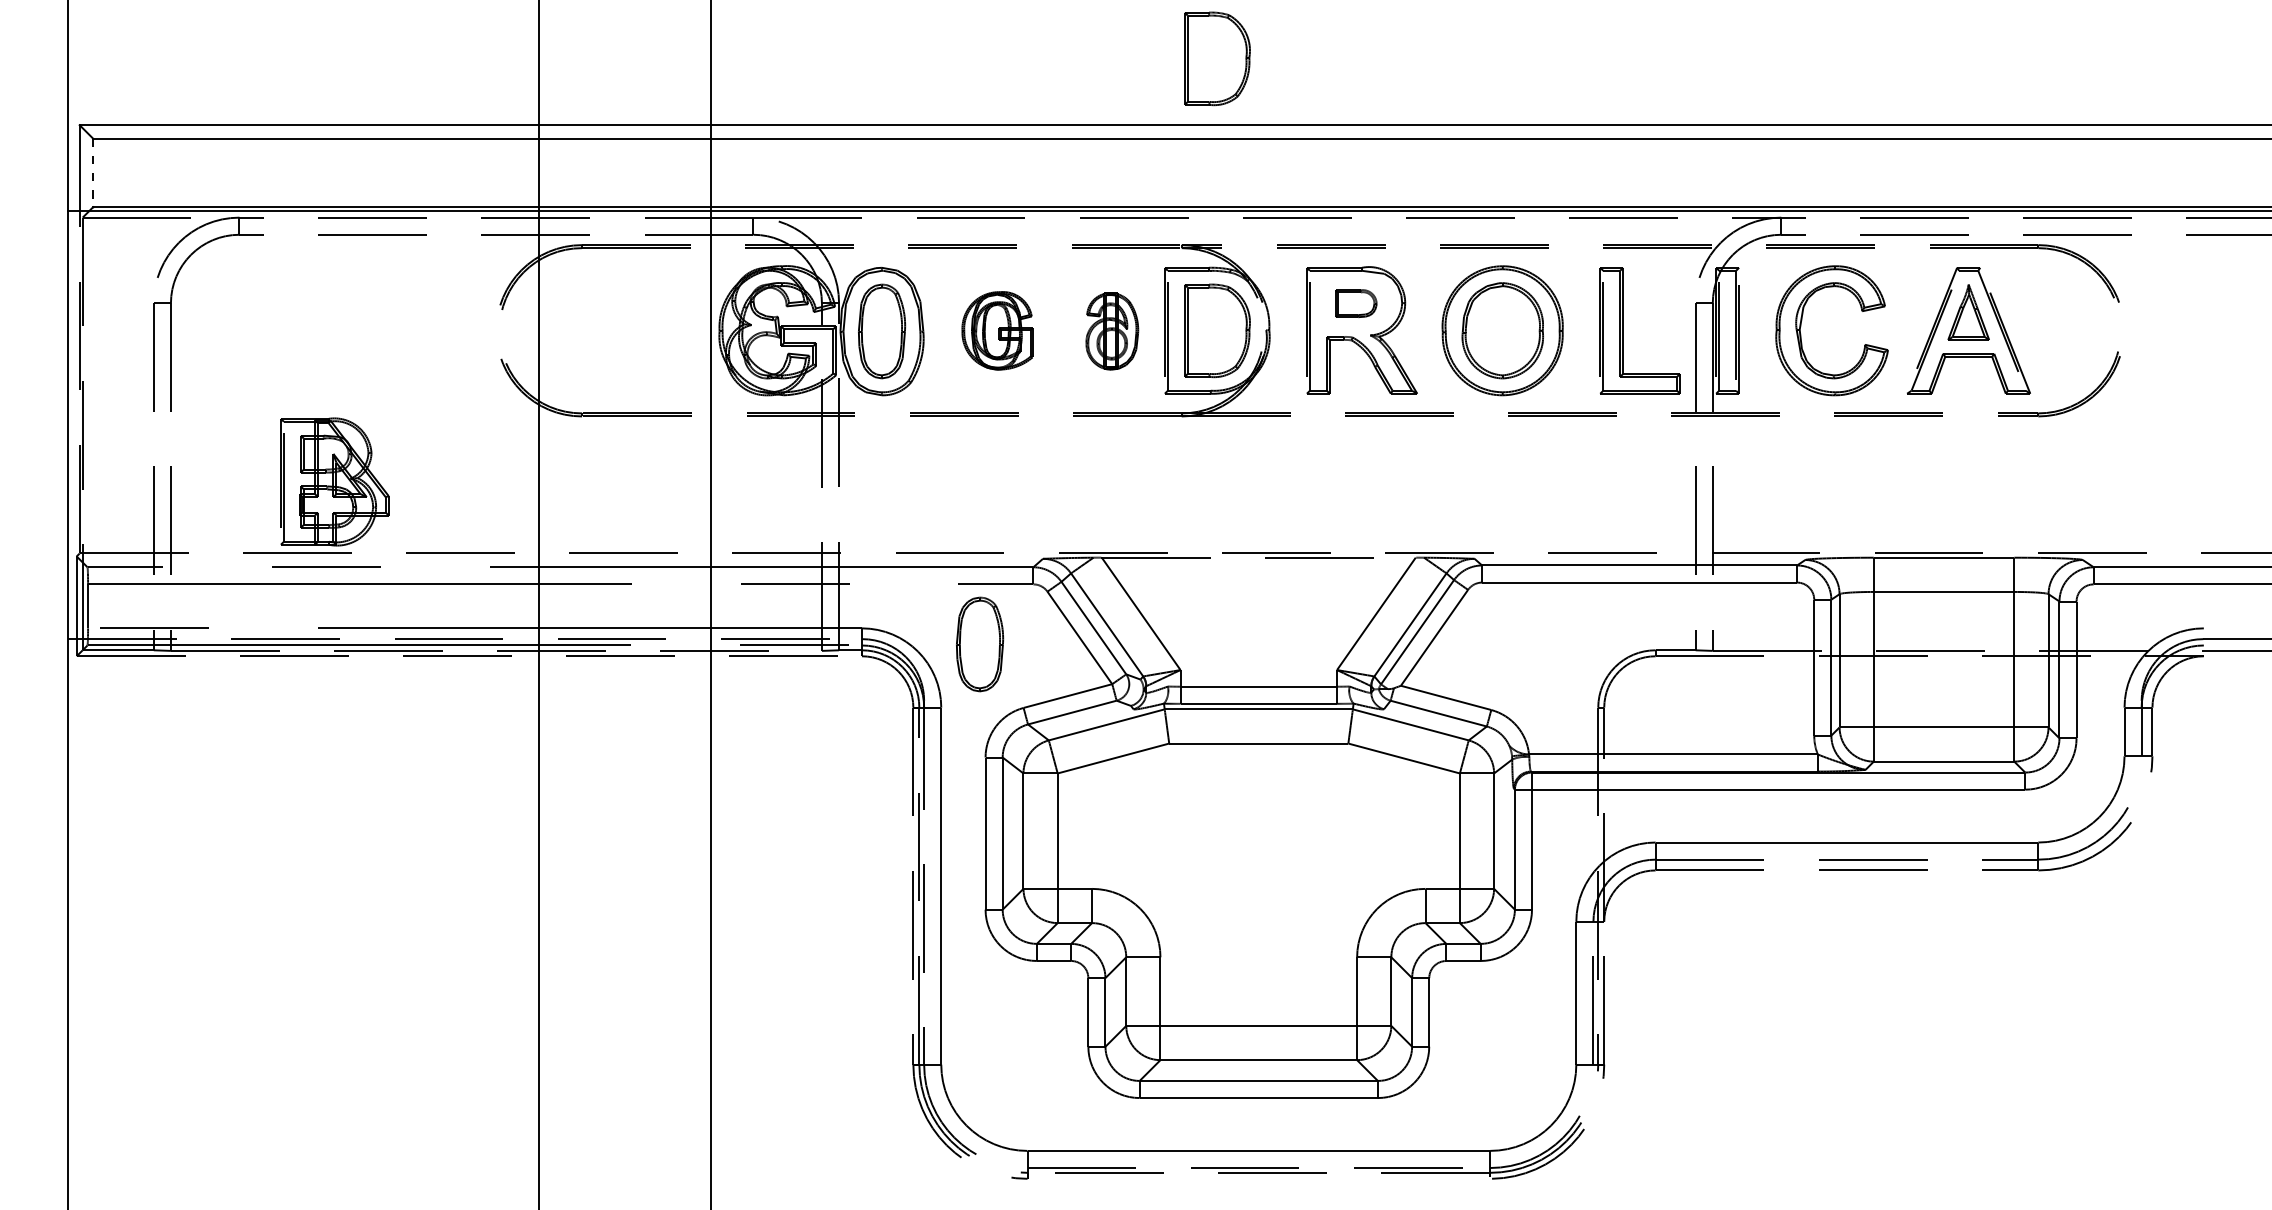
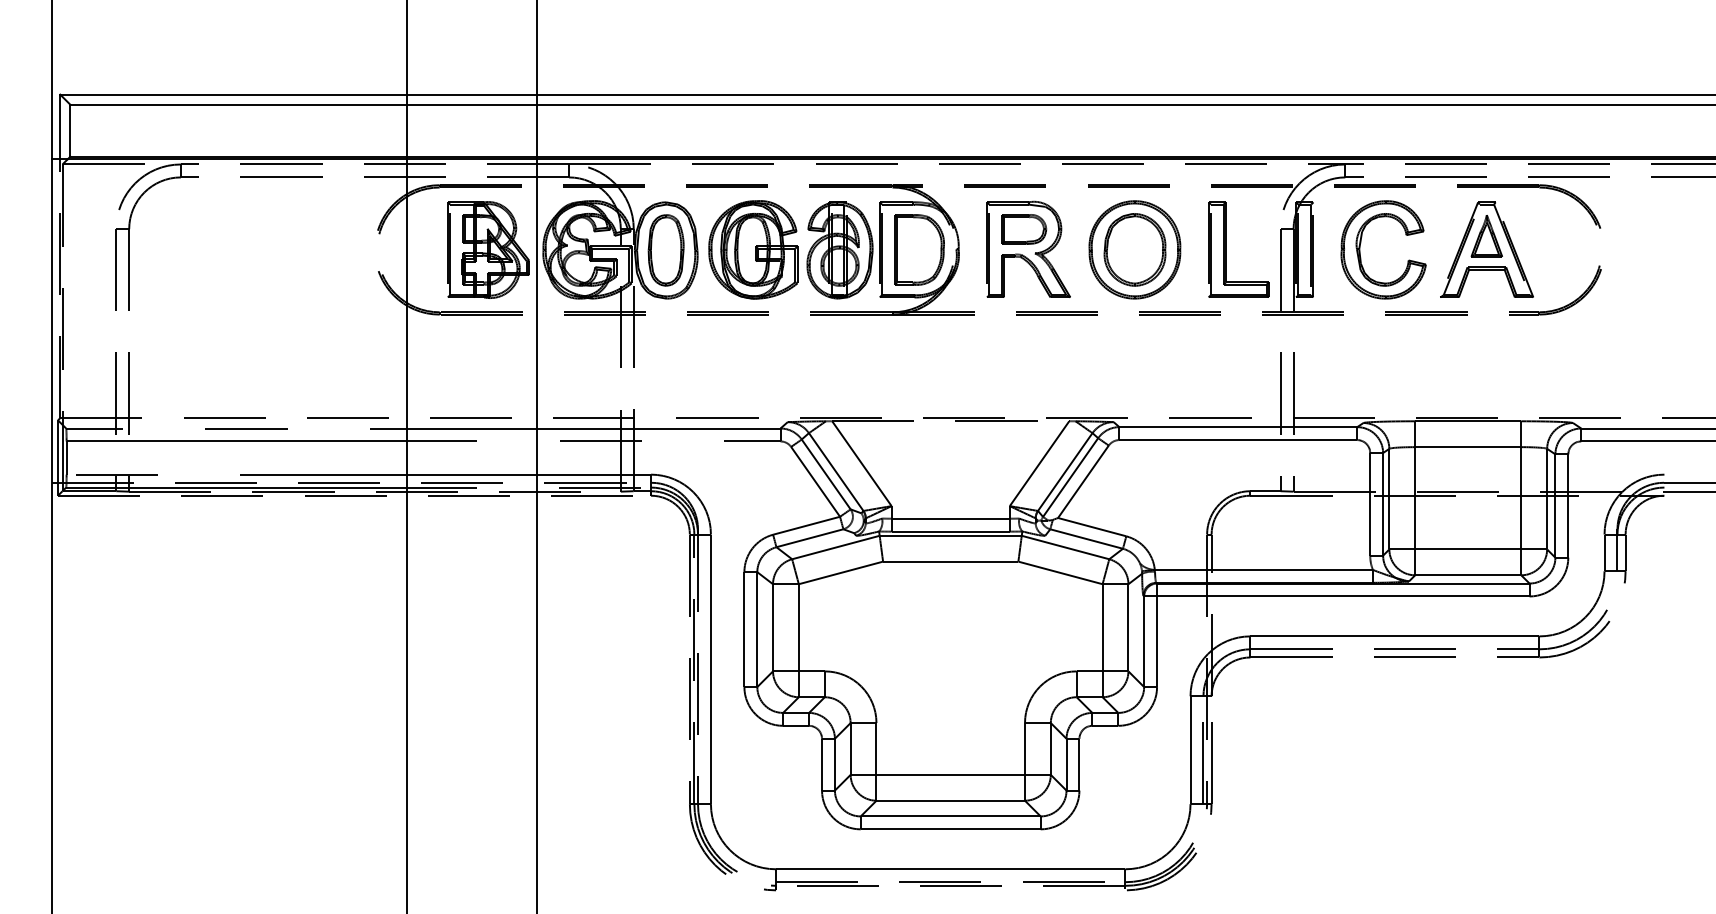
part: (1217, 58) -> (919, 44), removed
line: (93, 173) -> (70, 131), dashed -> solid
part: (1356, 303) -> (1024, 229), size x1.43
part: (997, 330) -> (753, 249), size x1.67
part: (1112, 331) -> (840, 250), size x1.67
part: (334, 481) -> (488, 249), moved
part: (980, 644) -> (740, 486), removed

